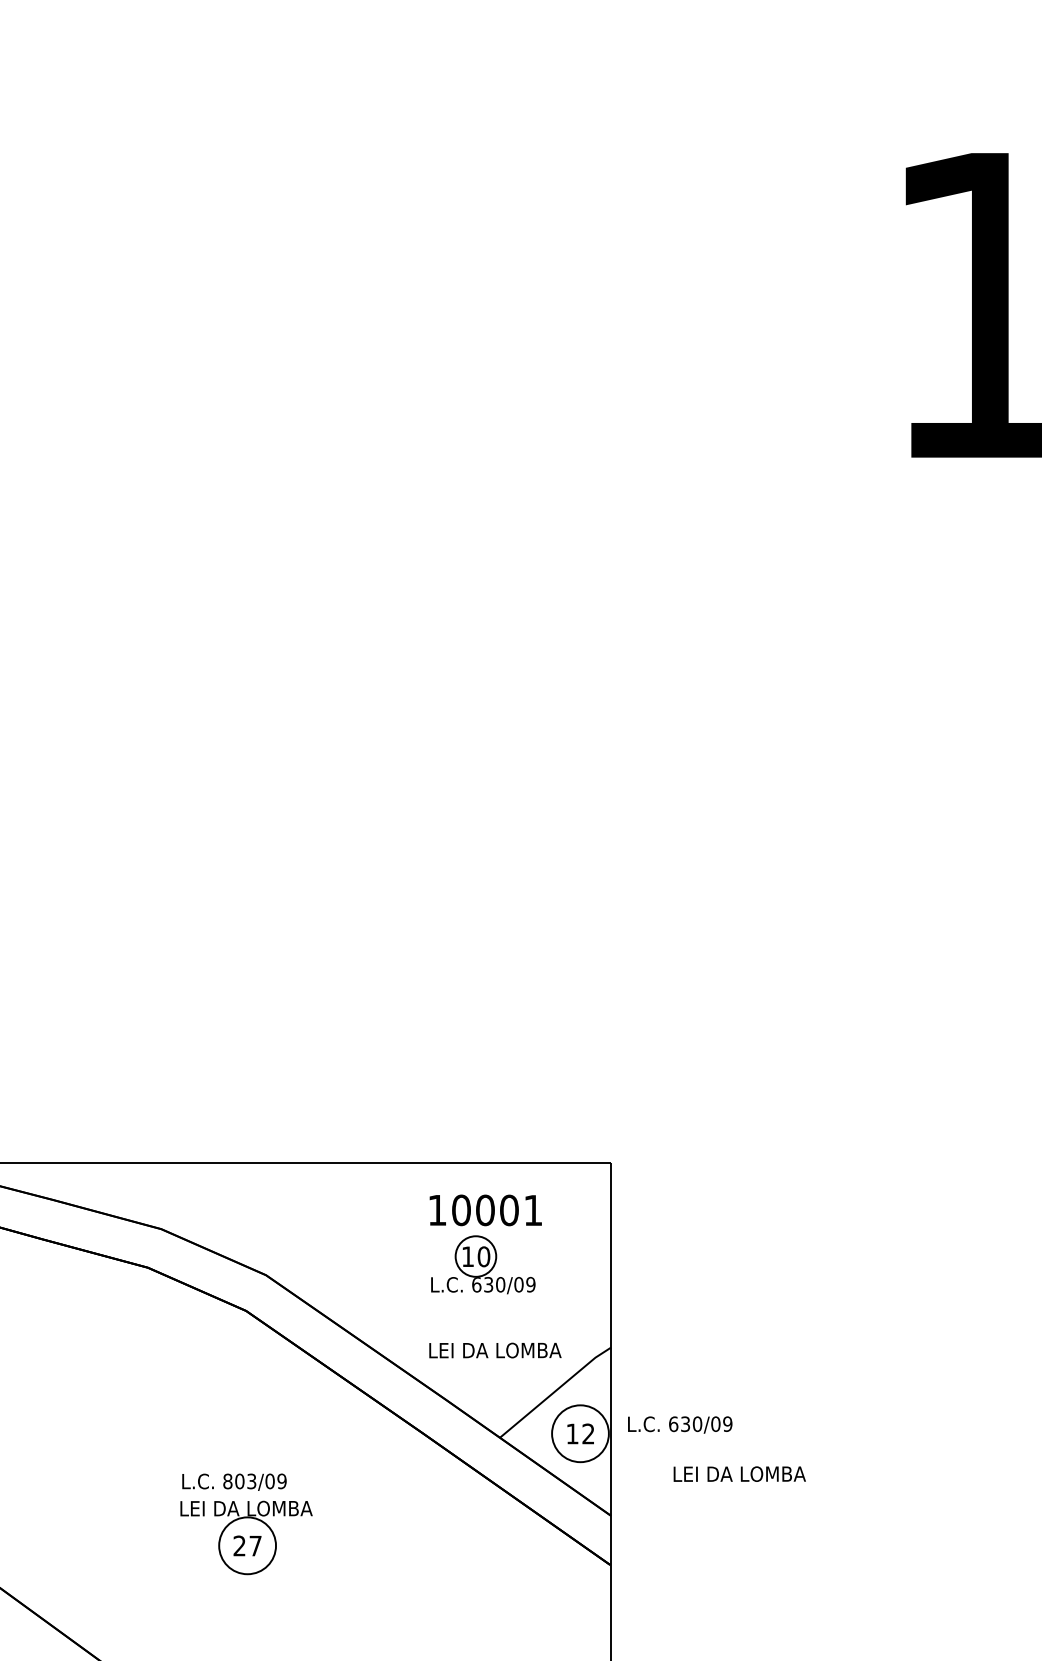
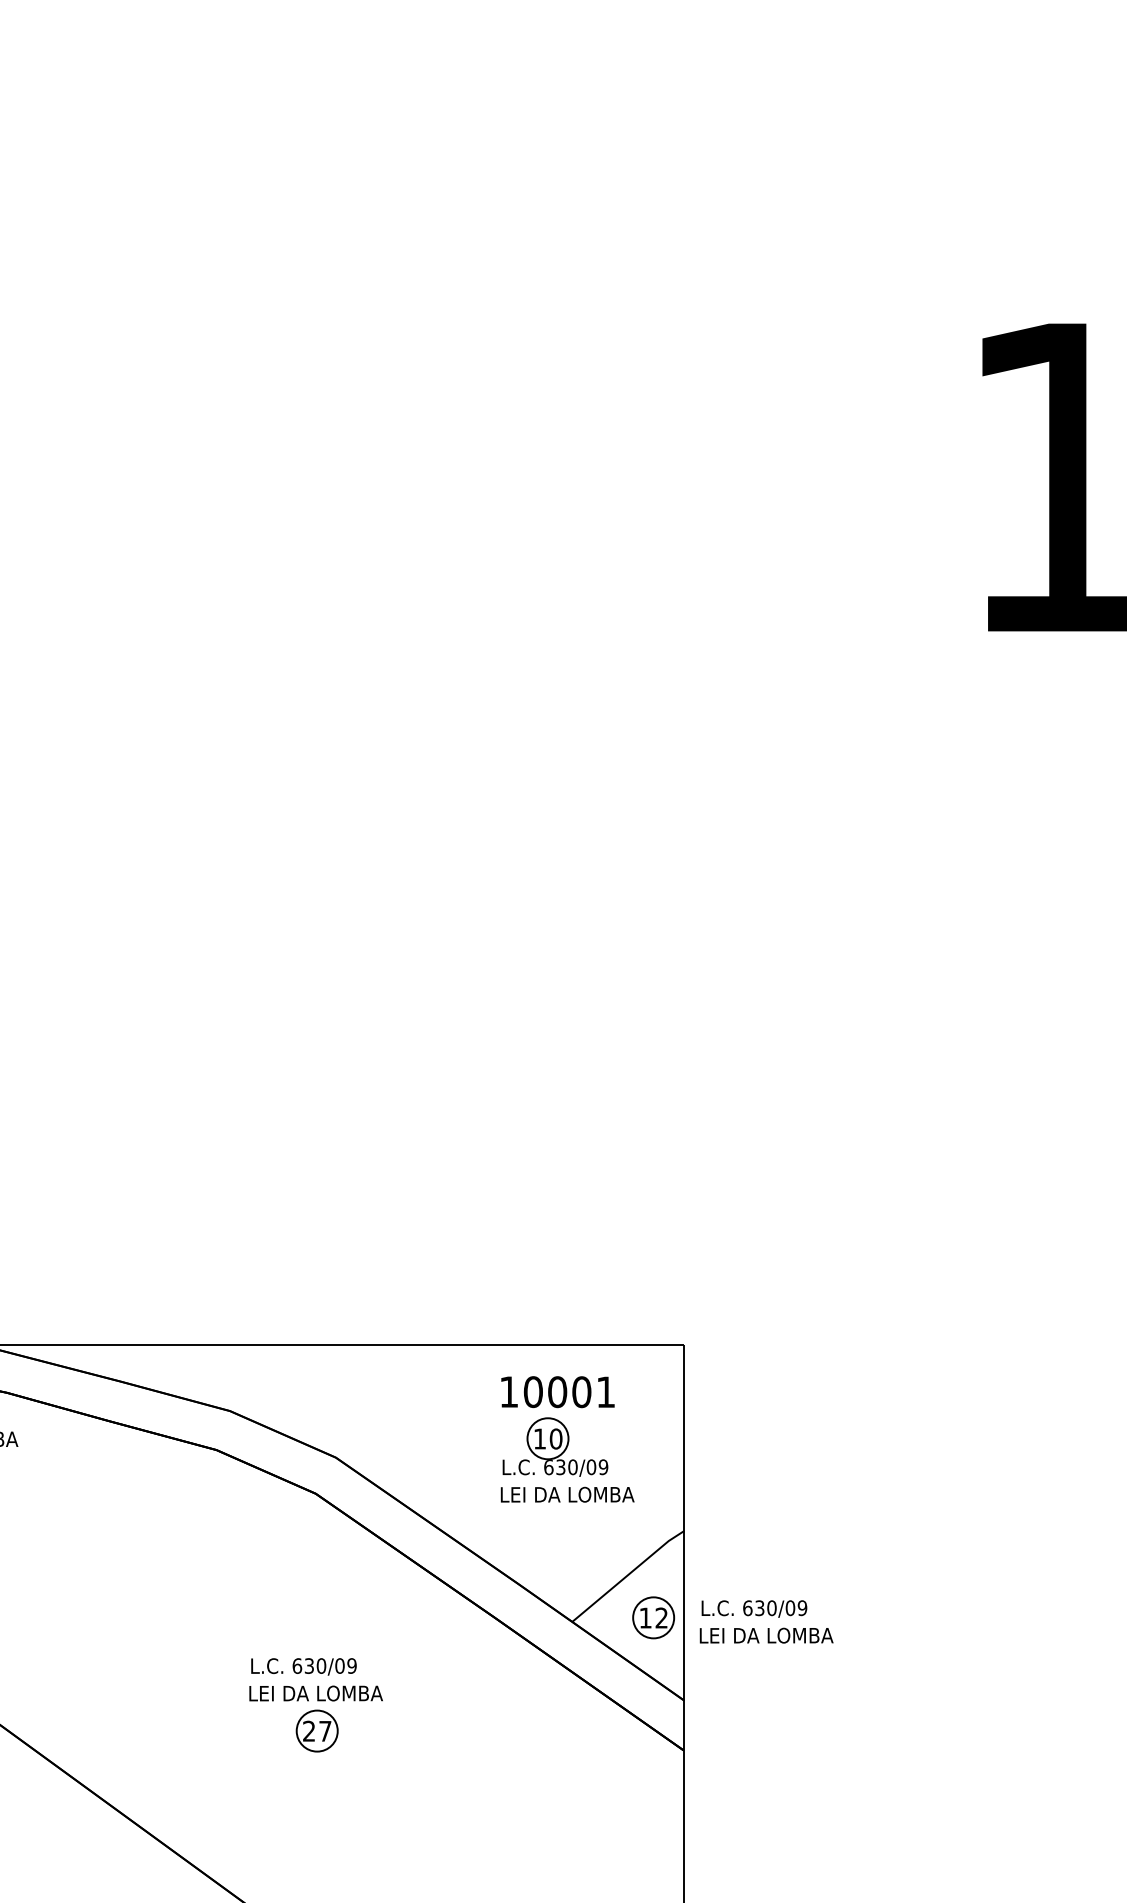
text: (495, 1350) -> (567, 1494), moved
circle: (580, 1433) -> (653, 1617), size x0.71
text: (739, 1473) -> (766, 1635), moved
text: (239, 1480) -> (309, 1665), 803/09 -> 630/09
circle: (246, 1545) -> (316, 1730), size x0.71

